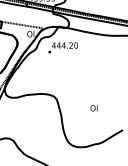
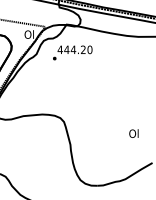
text: (93, 108) -> (133, 133), moved

